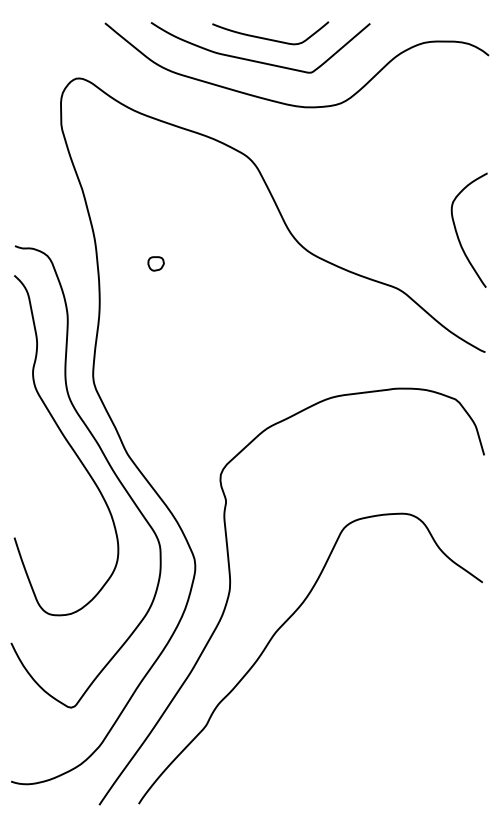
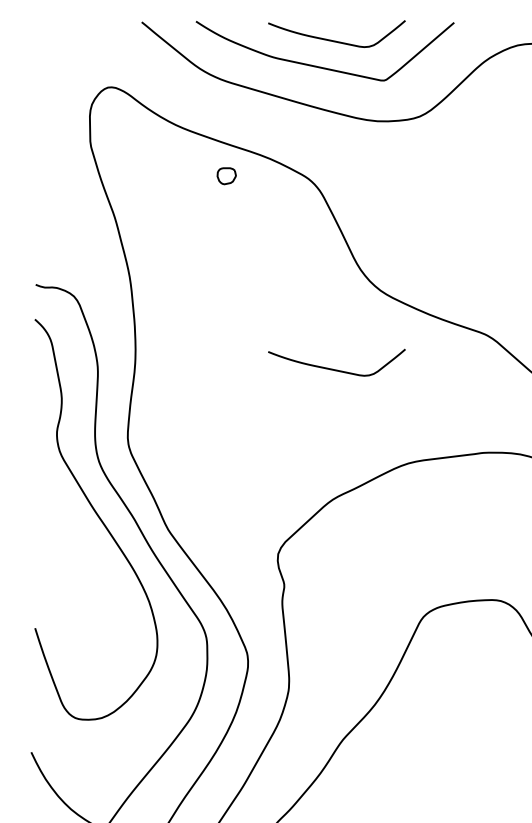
part: (155, 263) -> (225, 175), moved
curve: (269, 317) -> (335, 368), added

